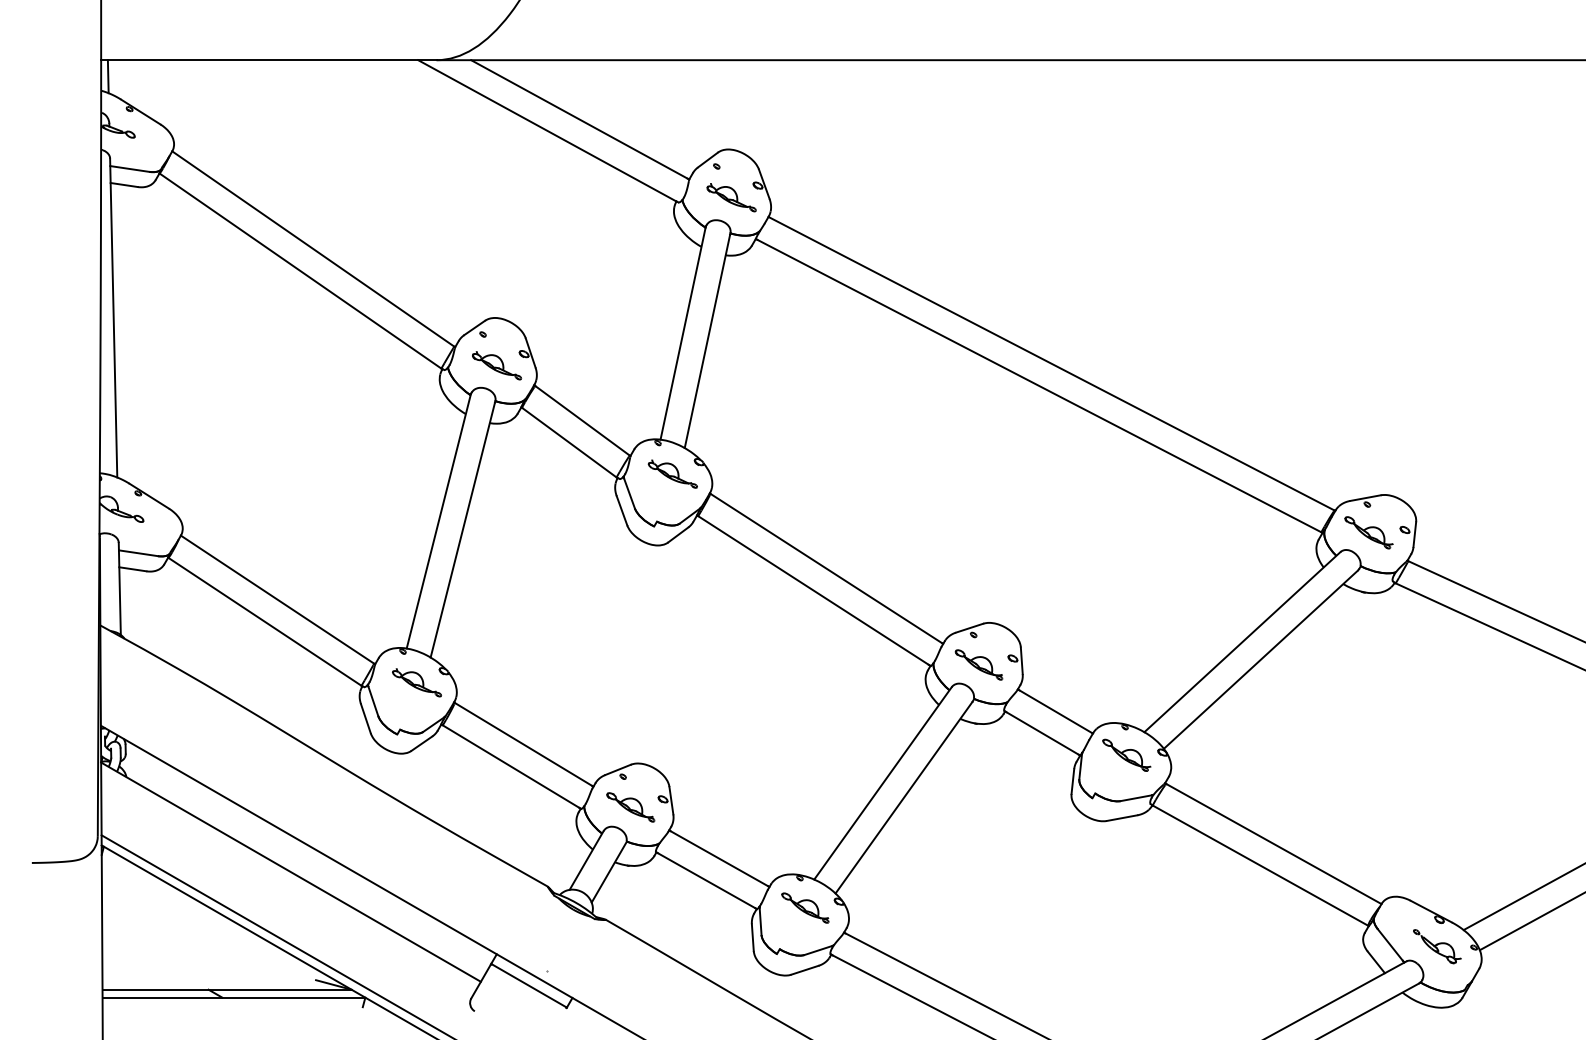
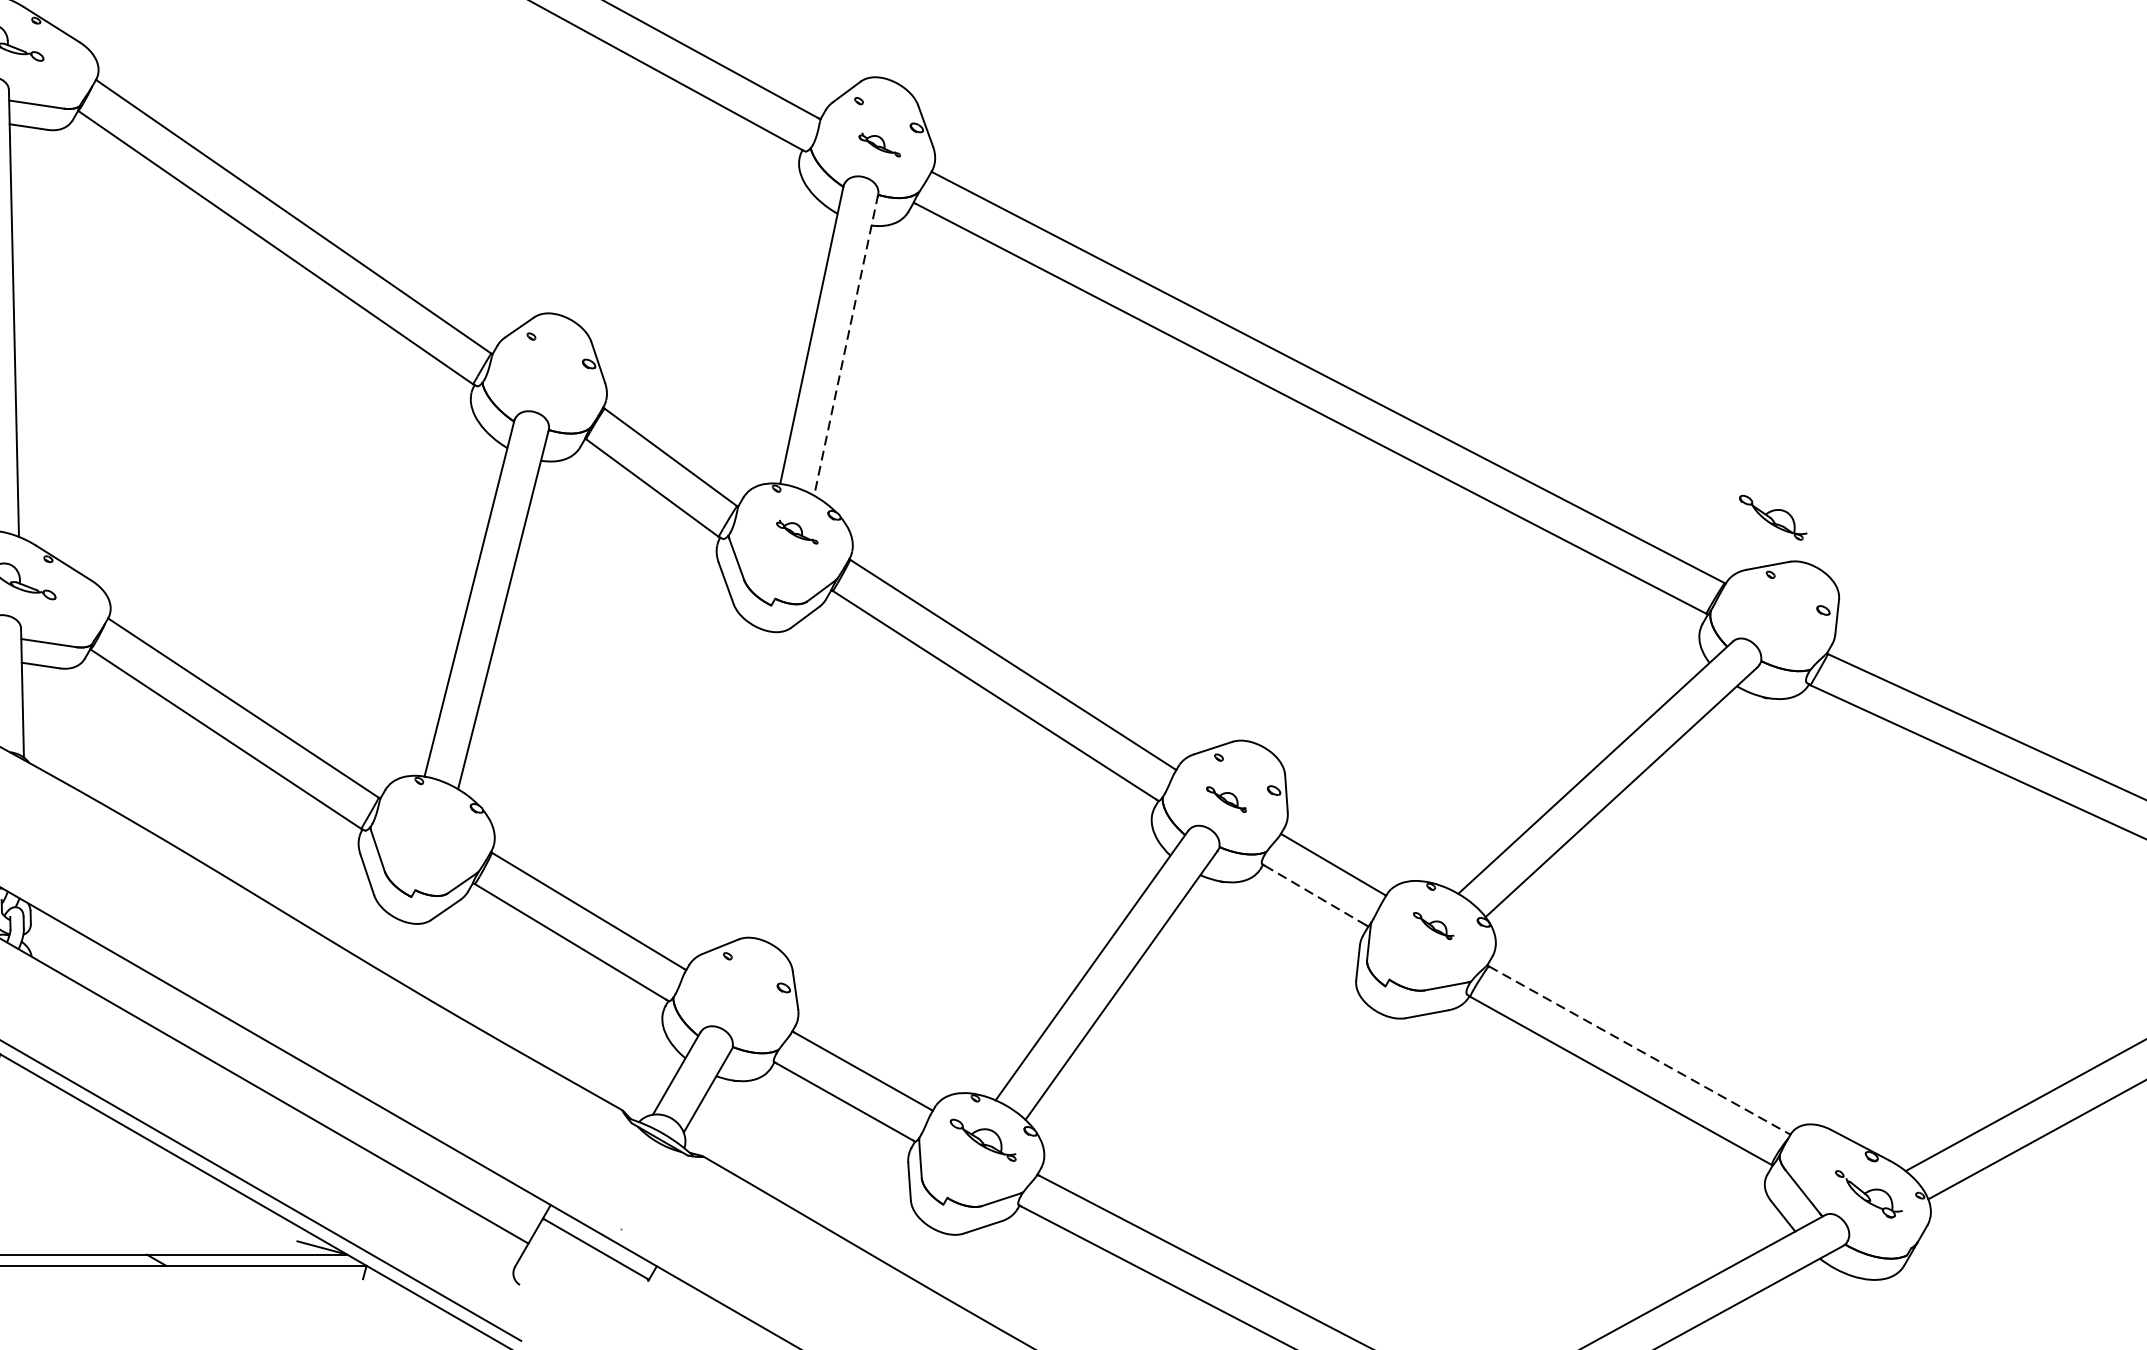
part: (731, 197) -> (879, 144), size x0.6
line: (707, 340) -> (846, 344), solid -> dashed
part: (497, 365) -> (551, 379), removed
part: (672, 473) -> (796, 531), size x0.6
part: (1368, 532) -> (1772, 517), moved
part: (978, 664) -> (1225, 798), size x0.6
part: (416, 682) -> (438, 824), removed
line: (1042, 733) -> (1315, 895), solid -> dashed
part: (1126, 754) -> (1433, 925), size x0.6
part: (630, 807) -> (738, 999), removed
line: (1274, 844) -> (1640, 1051), solid -> dashed

